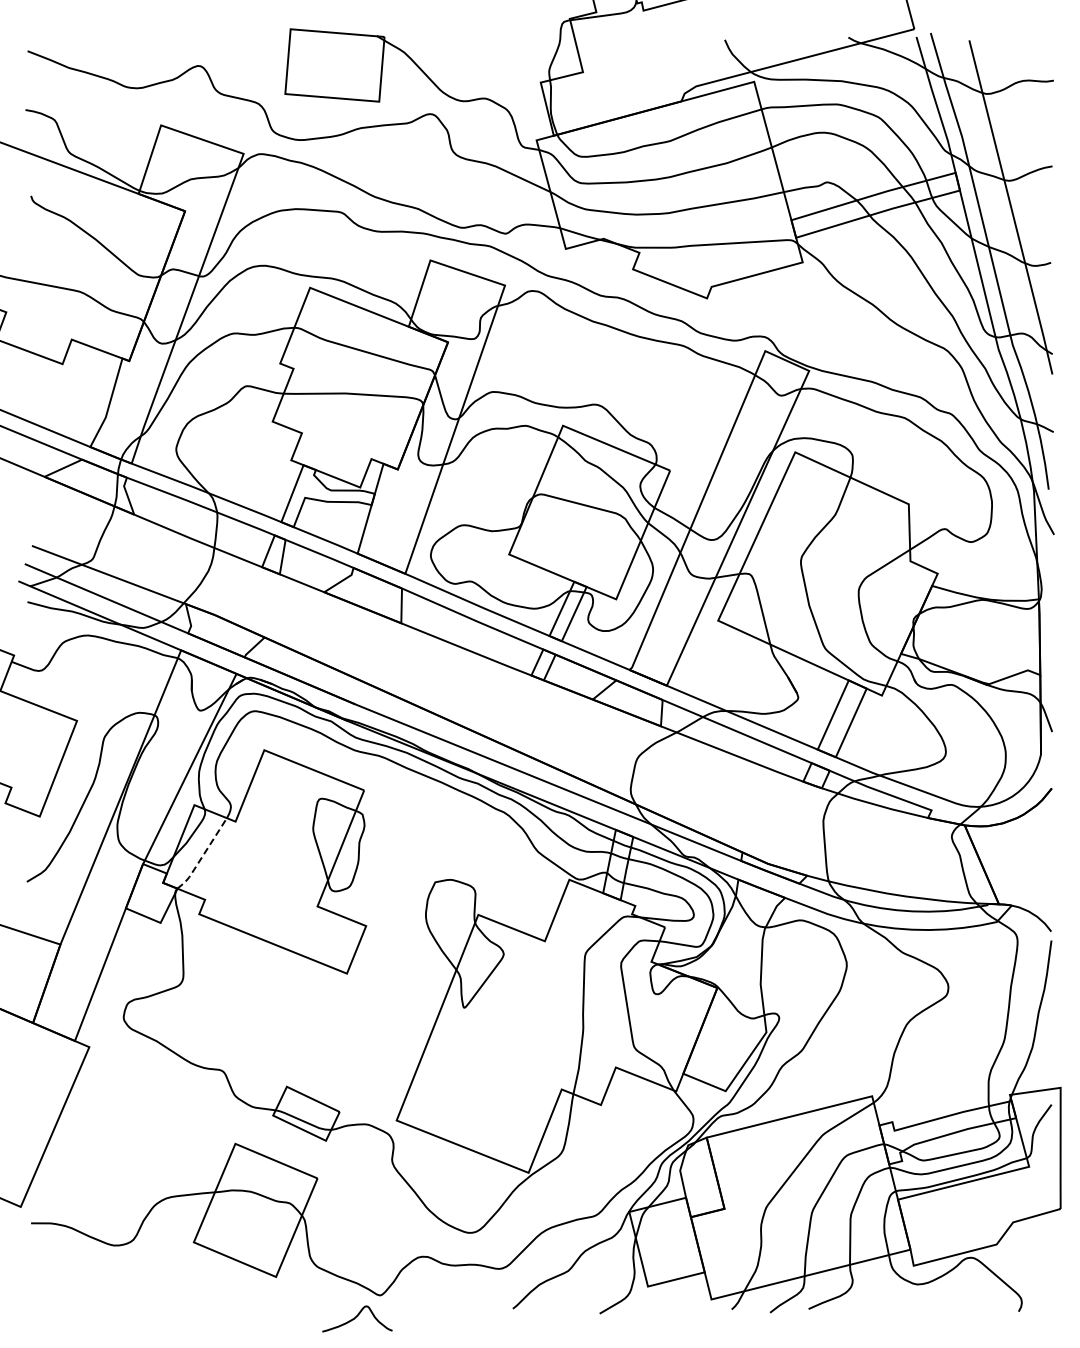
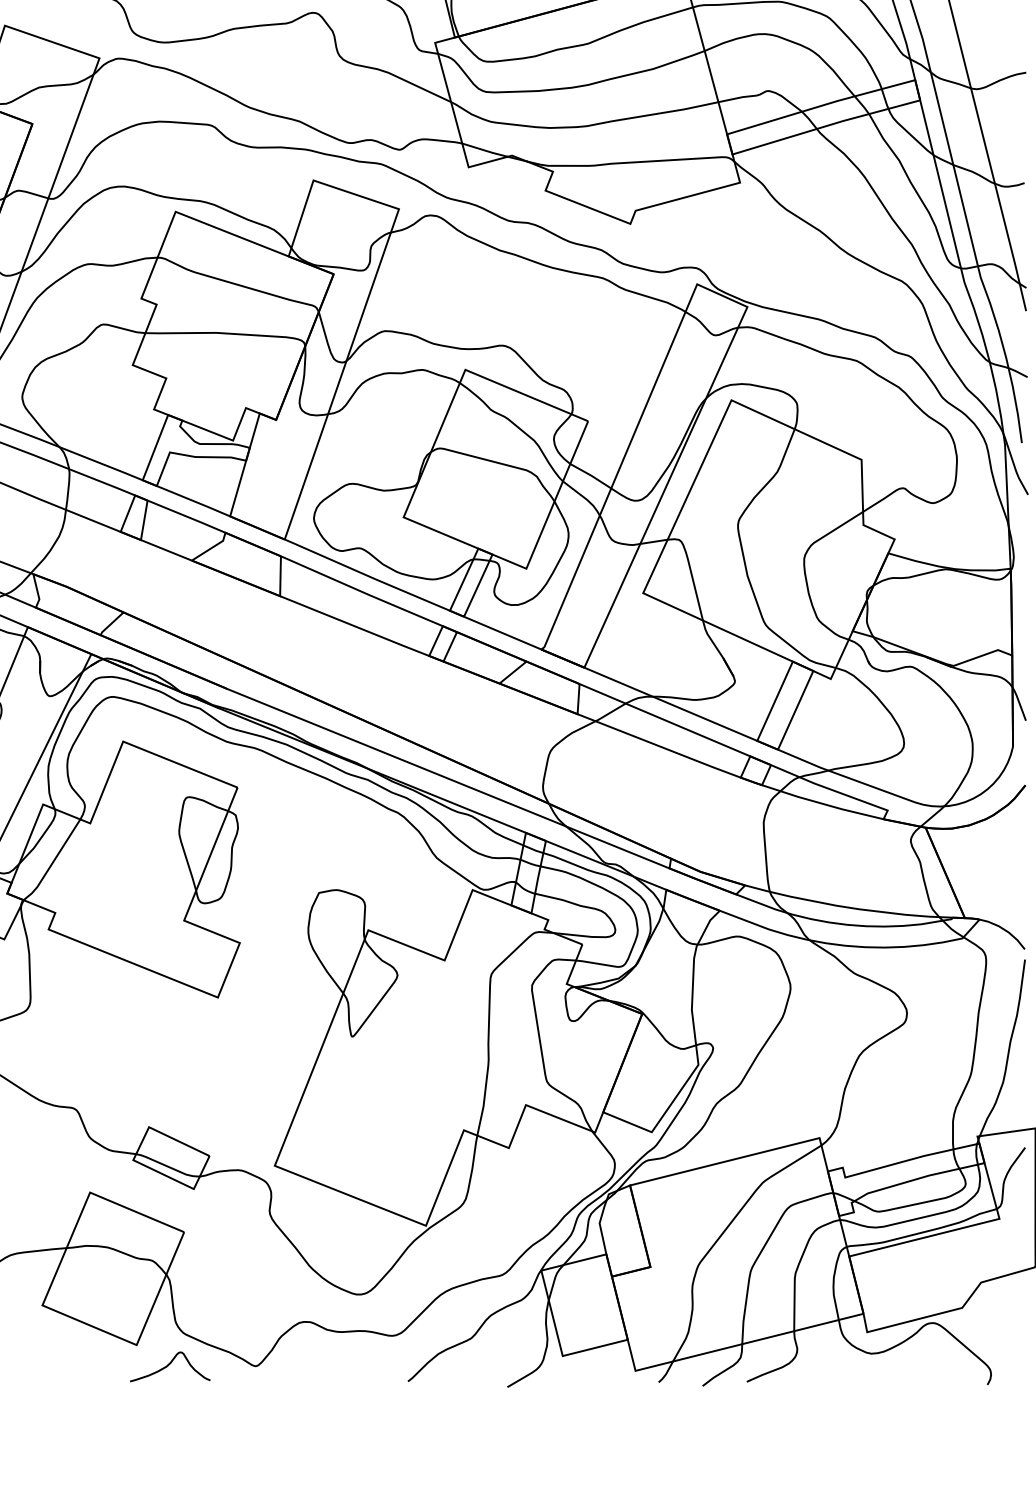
line: (202, 856) -> (52, 863), dashed -> solid
curve: (357, 1317) -> (170, 1365), moved

